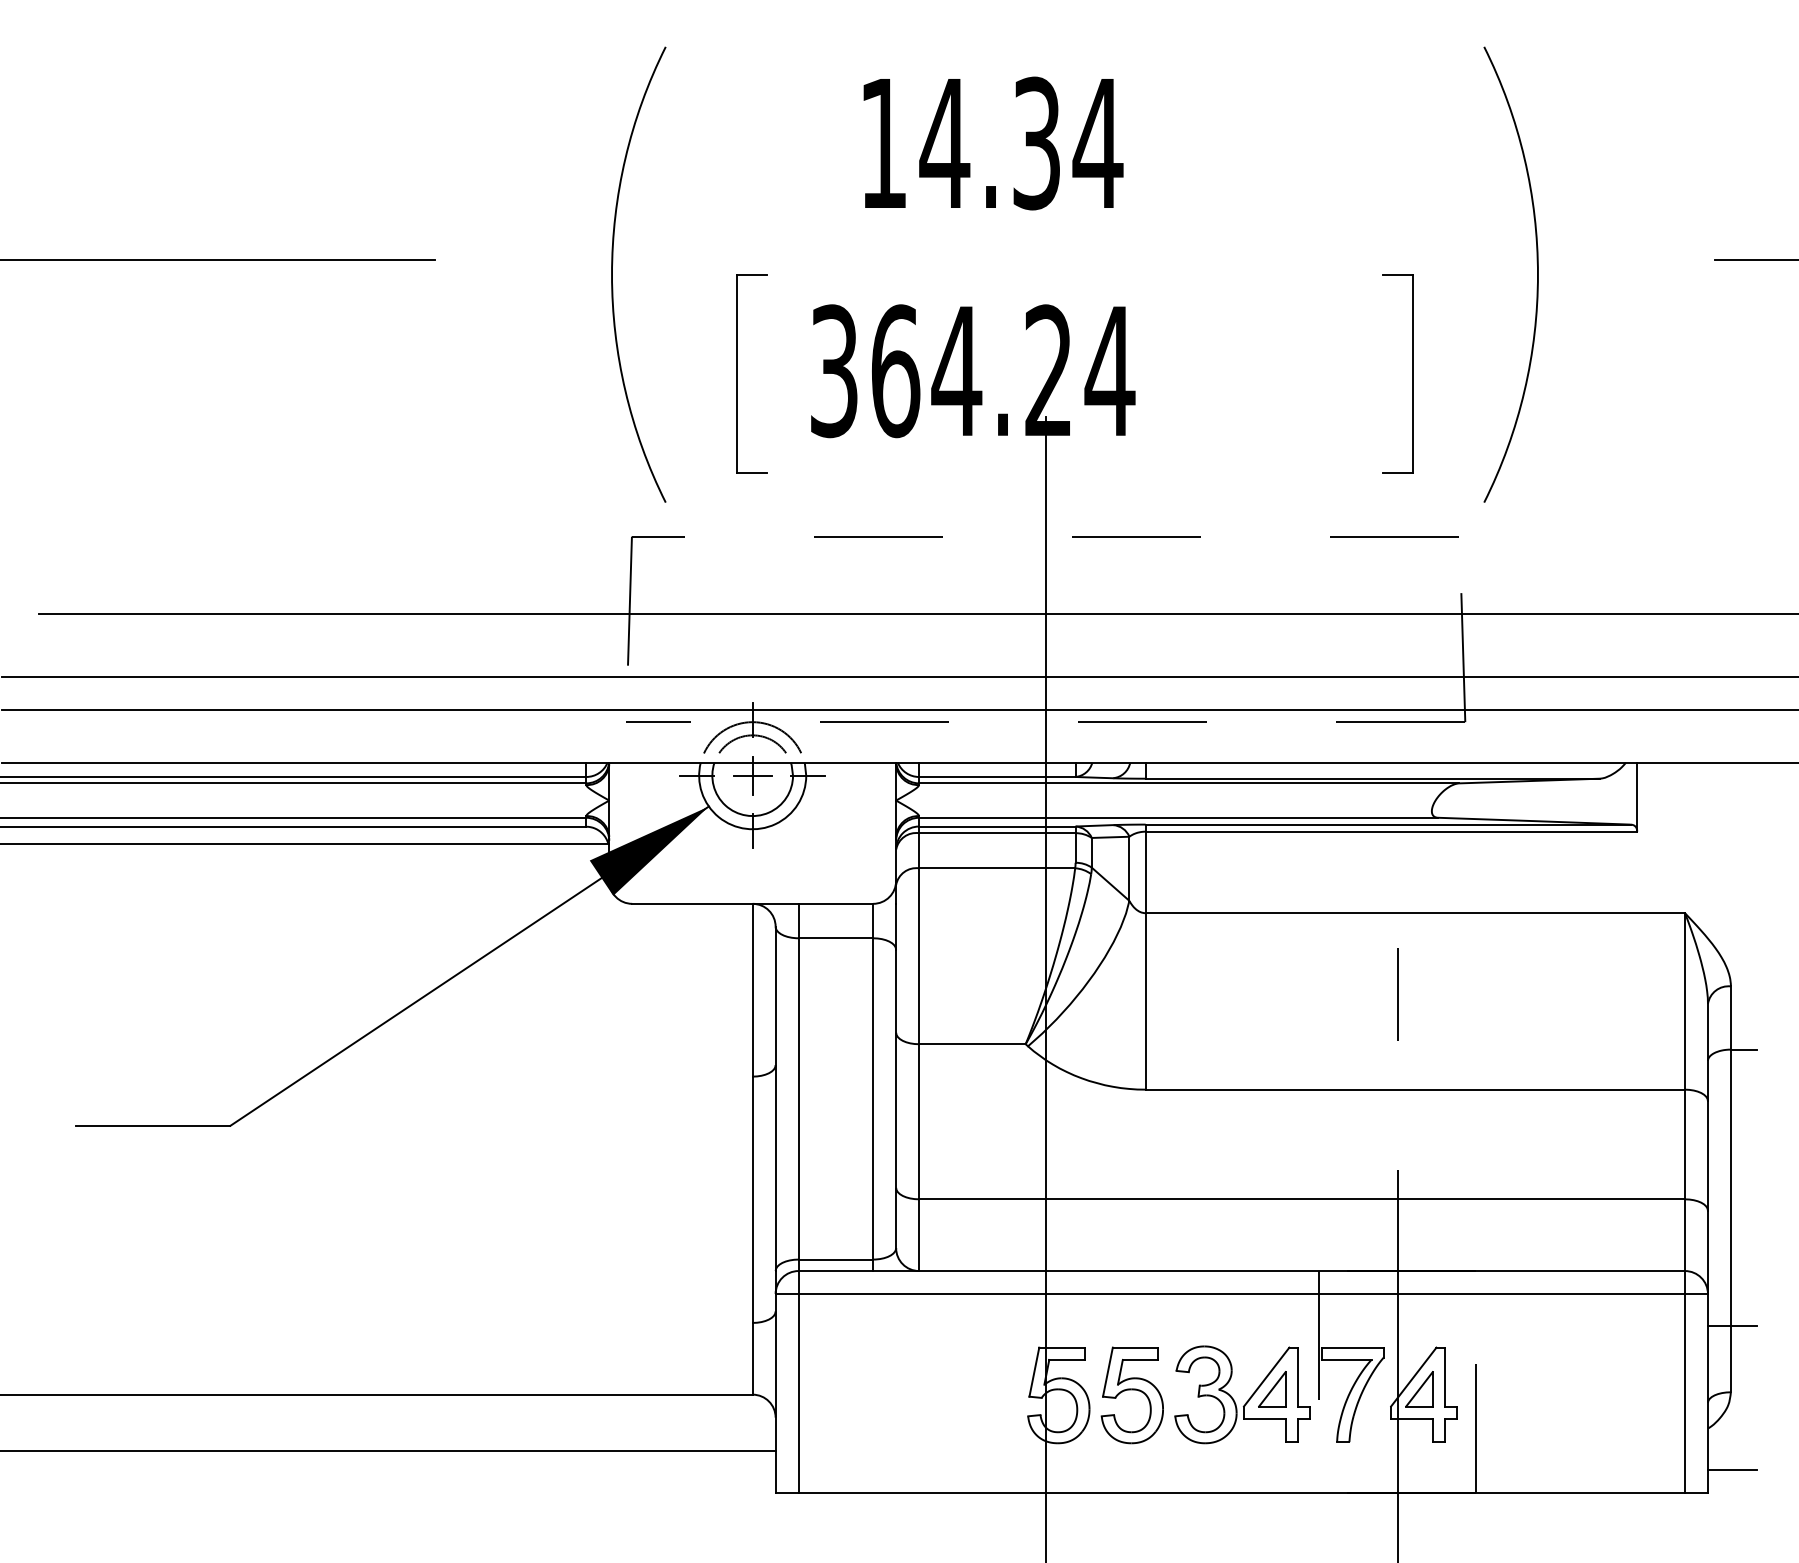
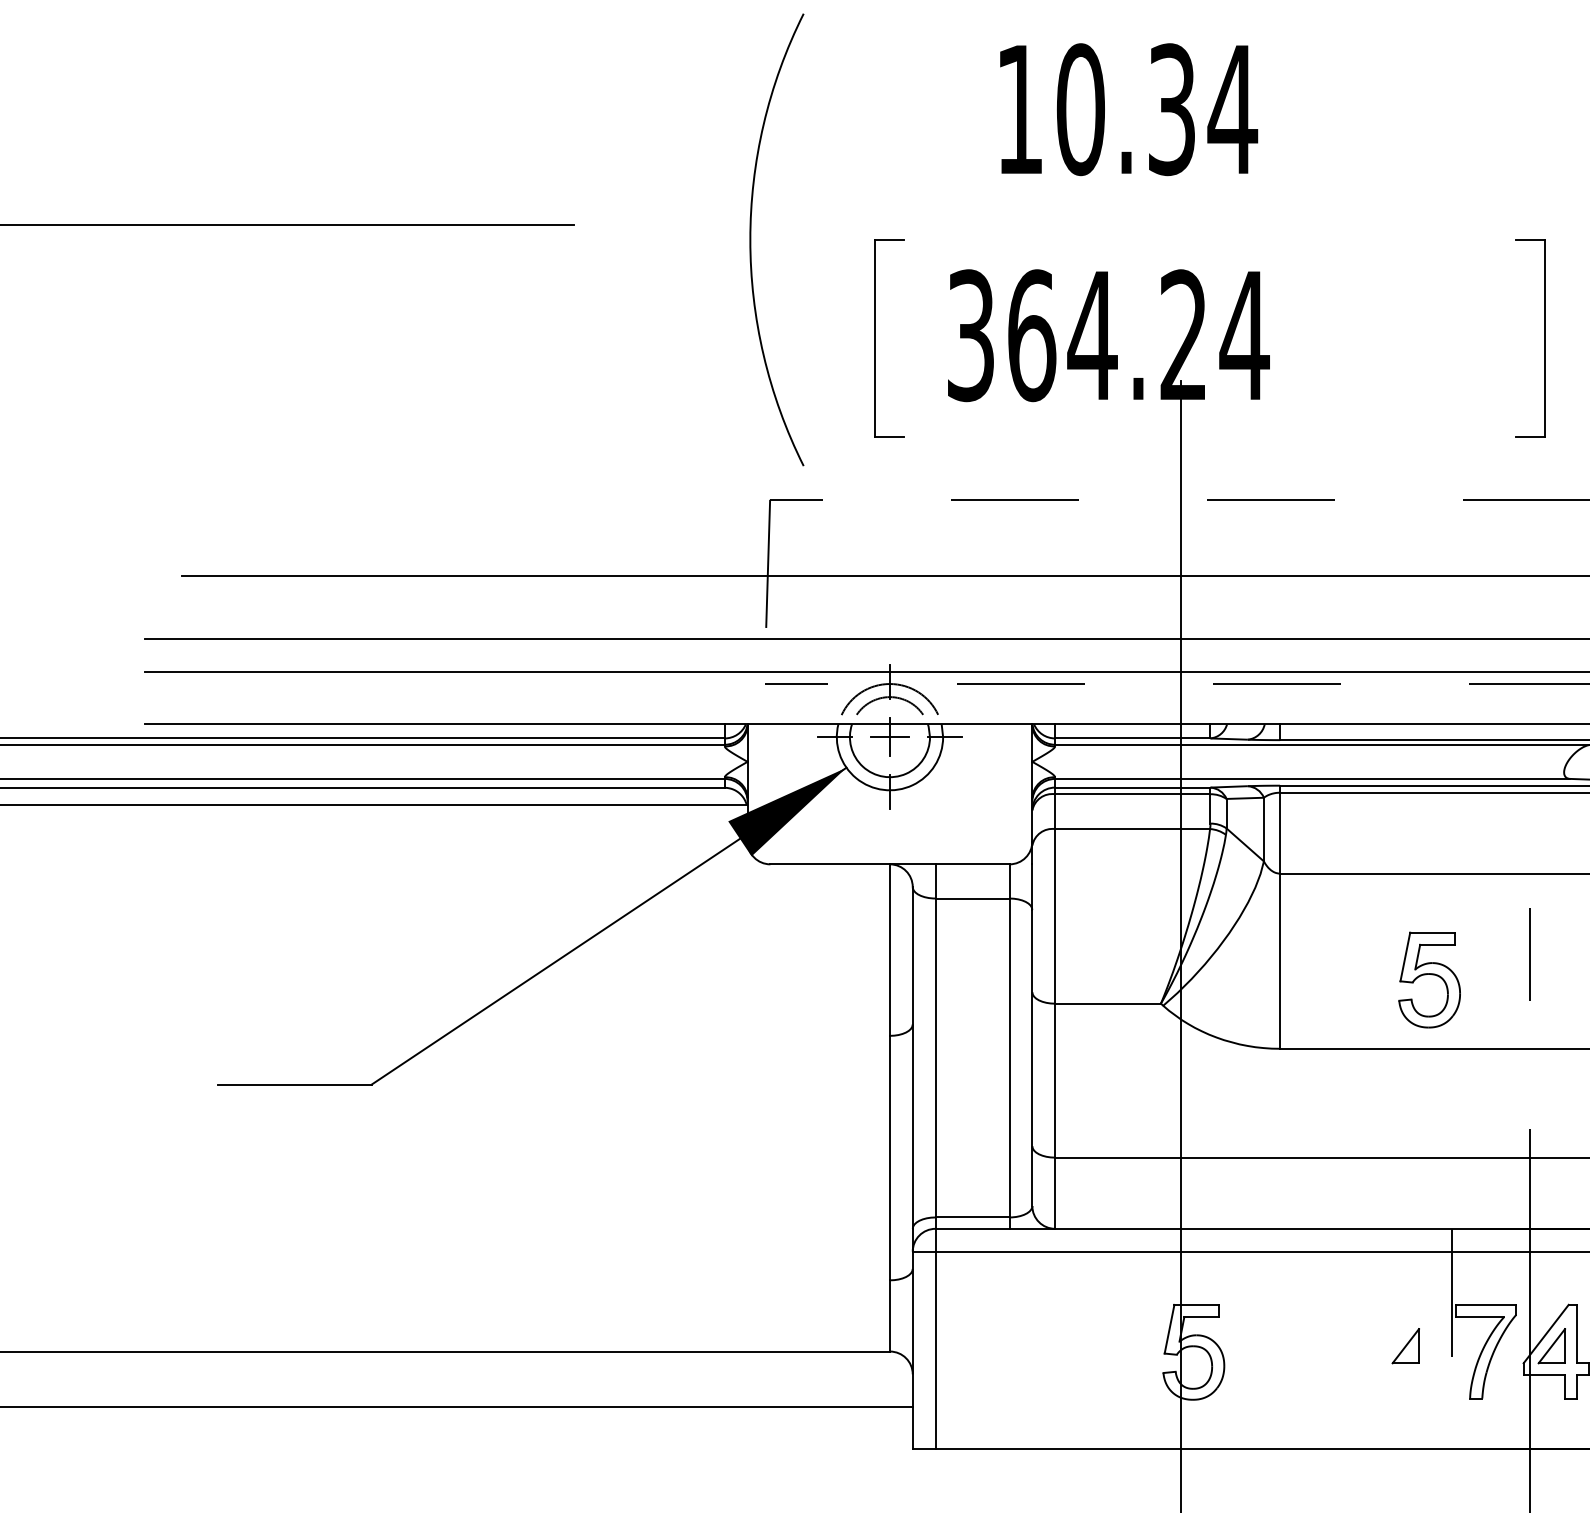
text: (944, 143) -> (1080, 109), 14.34 -> 10.34
part: (1131, 1395) -> (1428, 980), moved
part: (1248, 1398) -> (1382, 1355), removed

